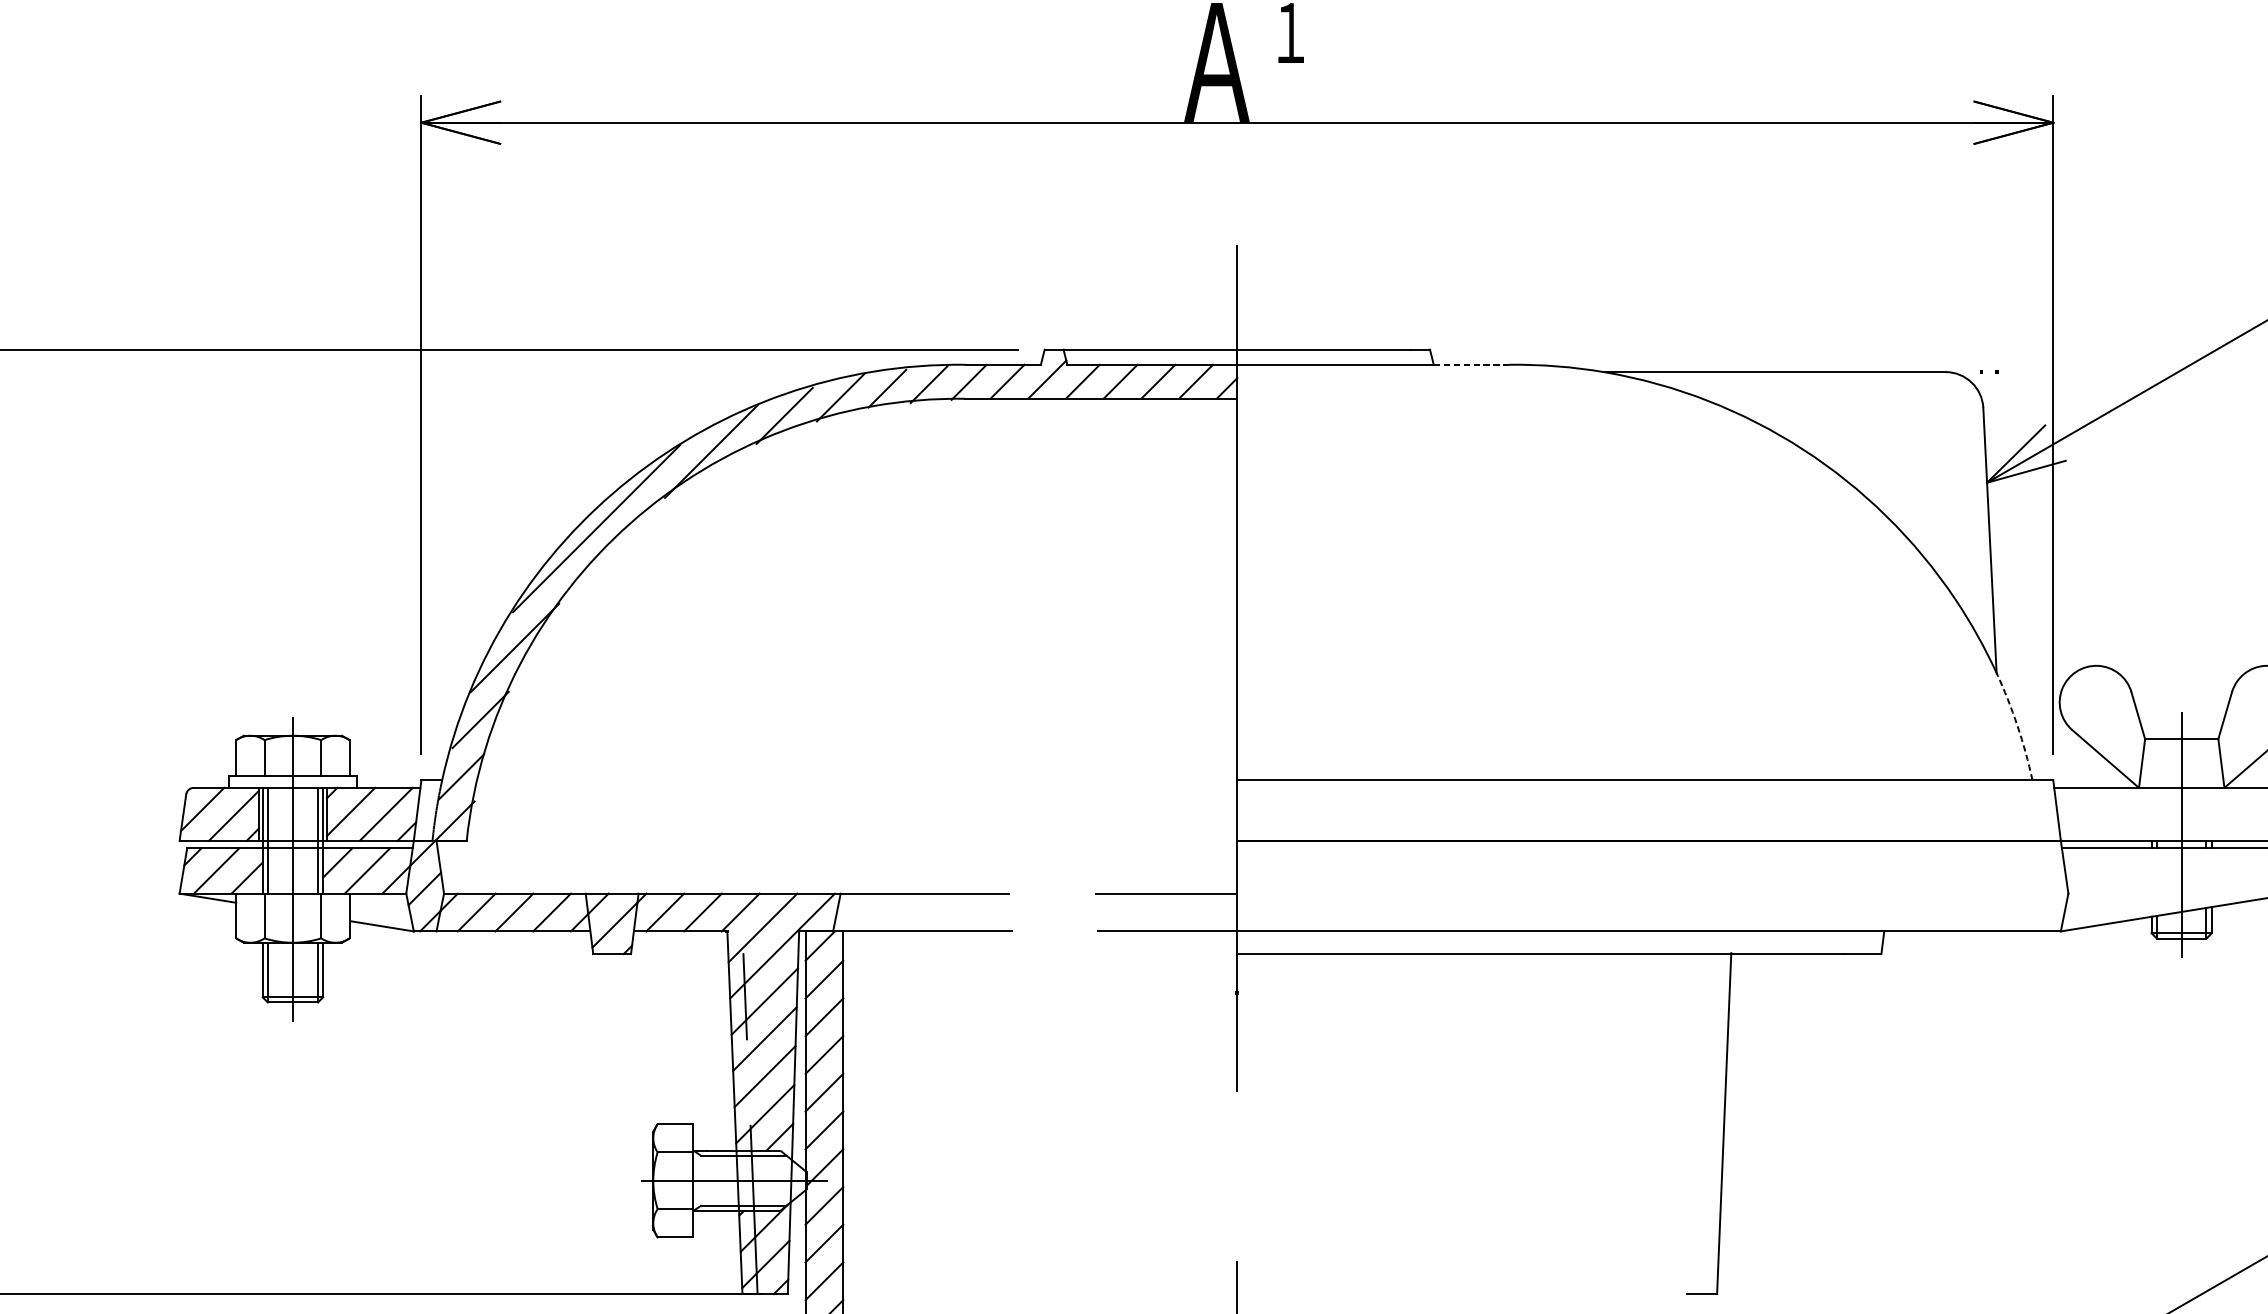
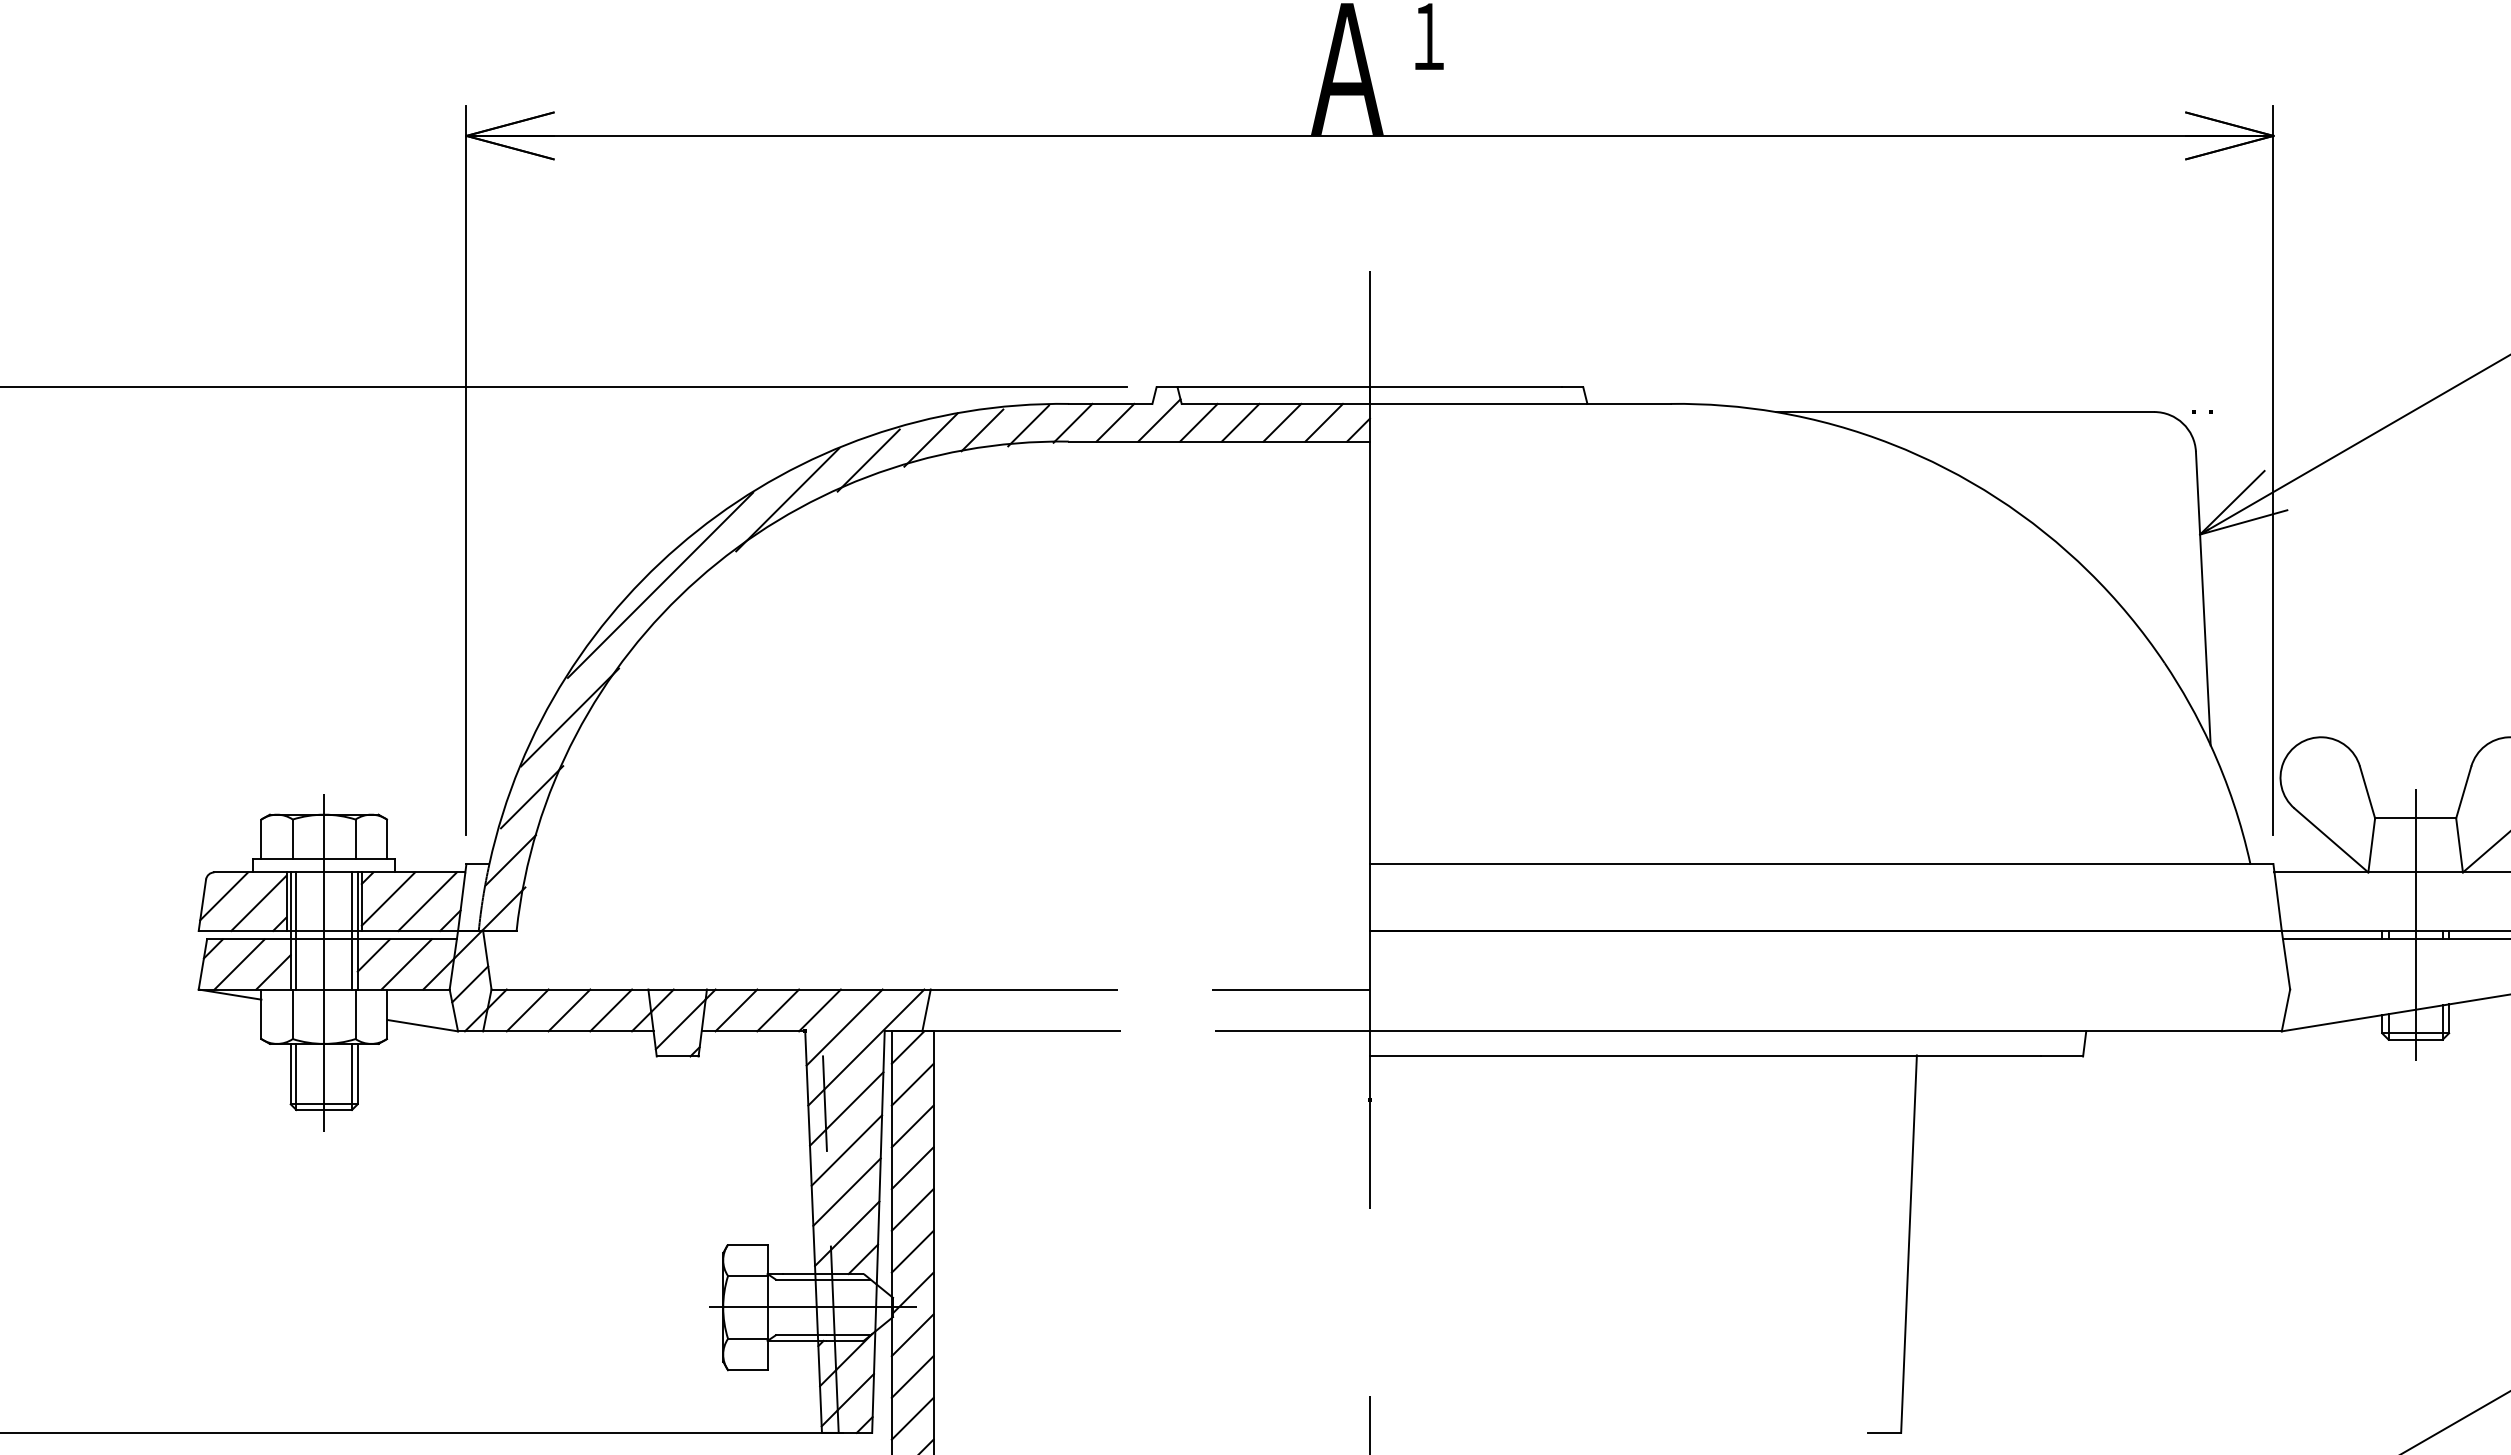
line: (1471, 364) -> (1629, 403), dashed -> solid
arc: (2017, 725) -> (2233, 803), dashed -> solid

